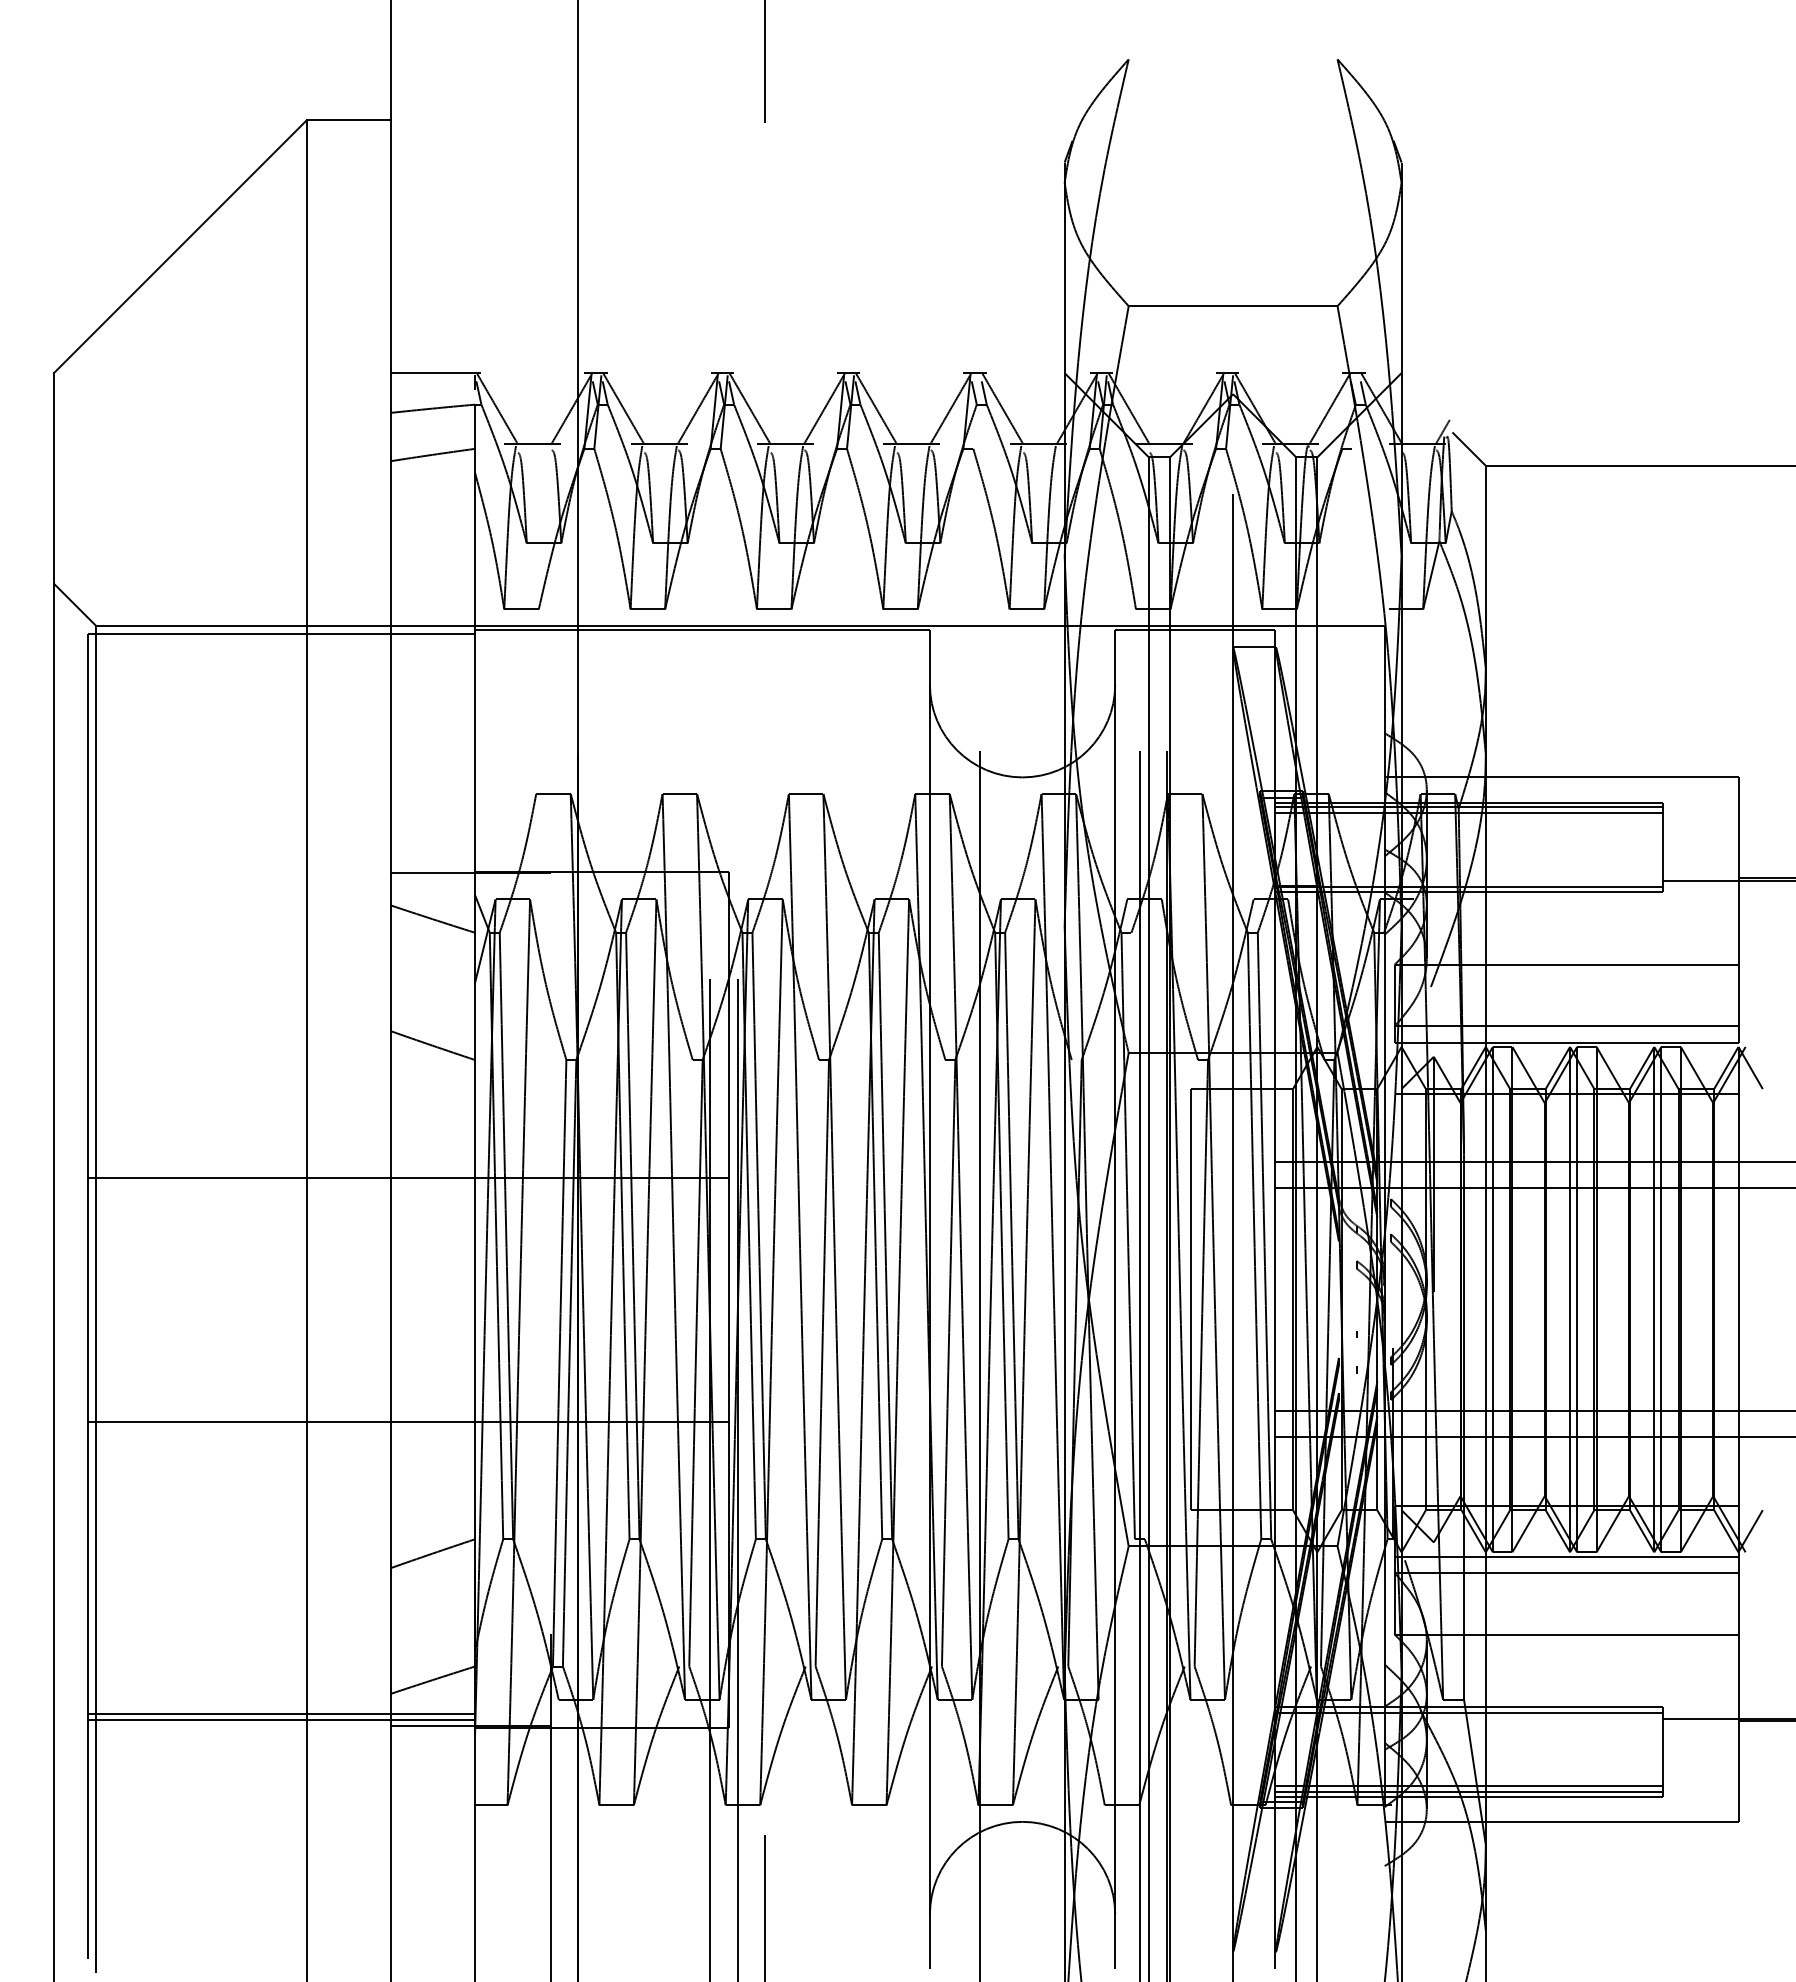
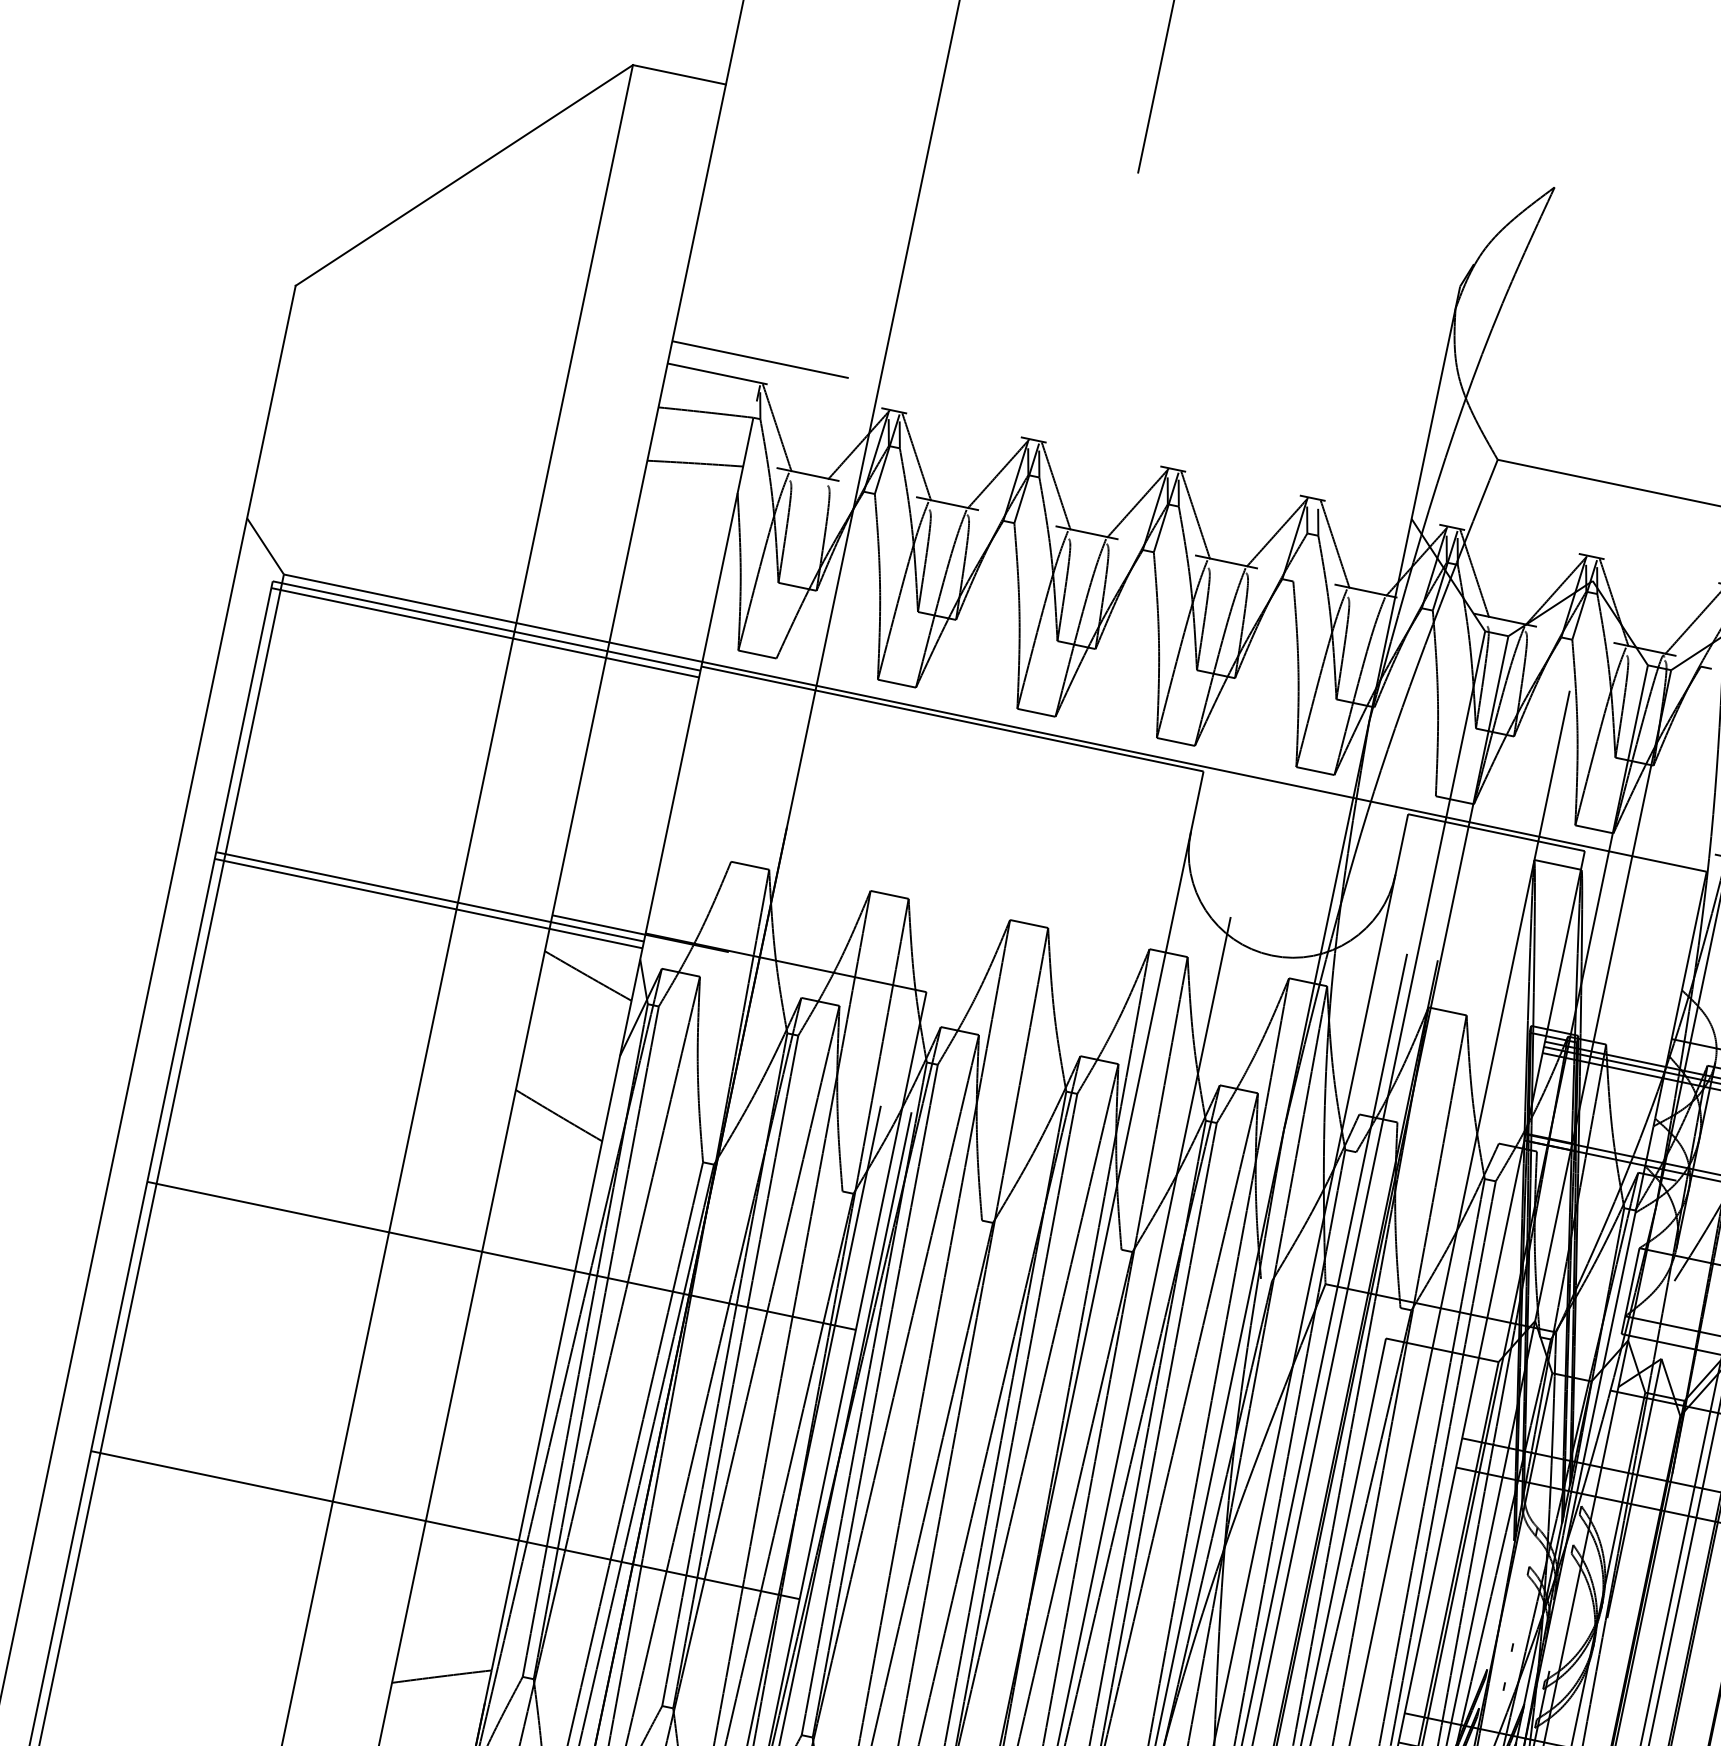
line: (470, 352) -> (760, 359), added
line: (281, 639) -> (485, 632), added
line: (281, 879) -> (430, 897), added
line: (281, 885) -> (428, 903), added

